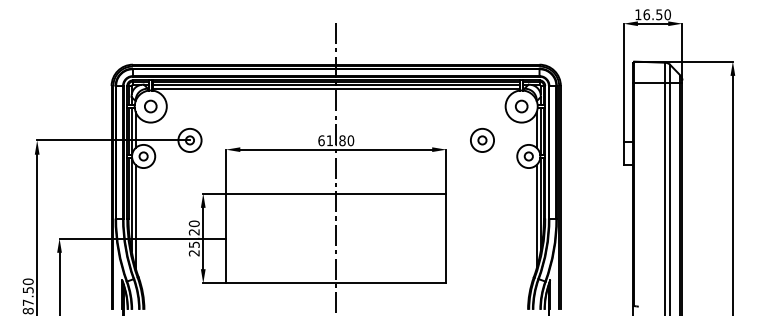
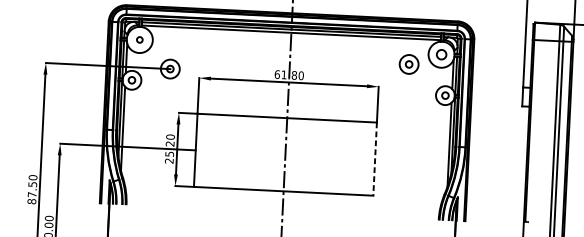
circle: (150, 106) -> (139, 39), size x0.6
part: (482, 140) -> (409, 64), moved
line: (446, 238) -> (375, 159), solid -> dashed

